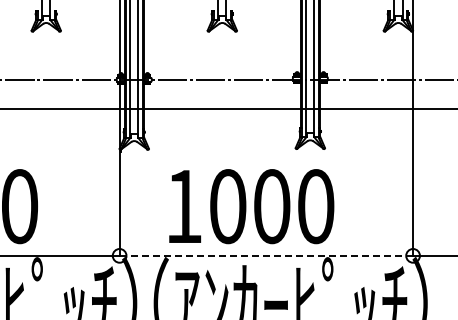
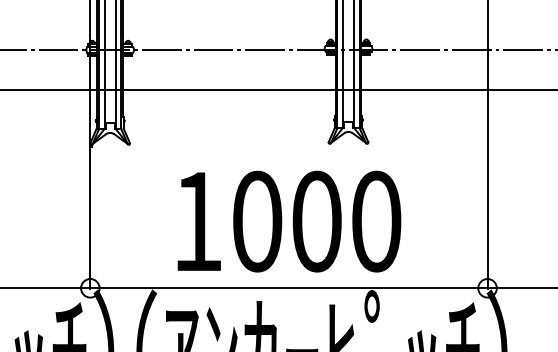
text: (251, 206) -> (289, 221), moved
line: (266, 255) -> (289, 287), dashed -> solid

